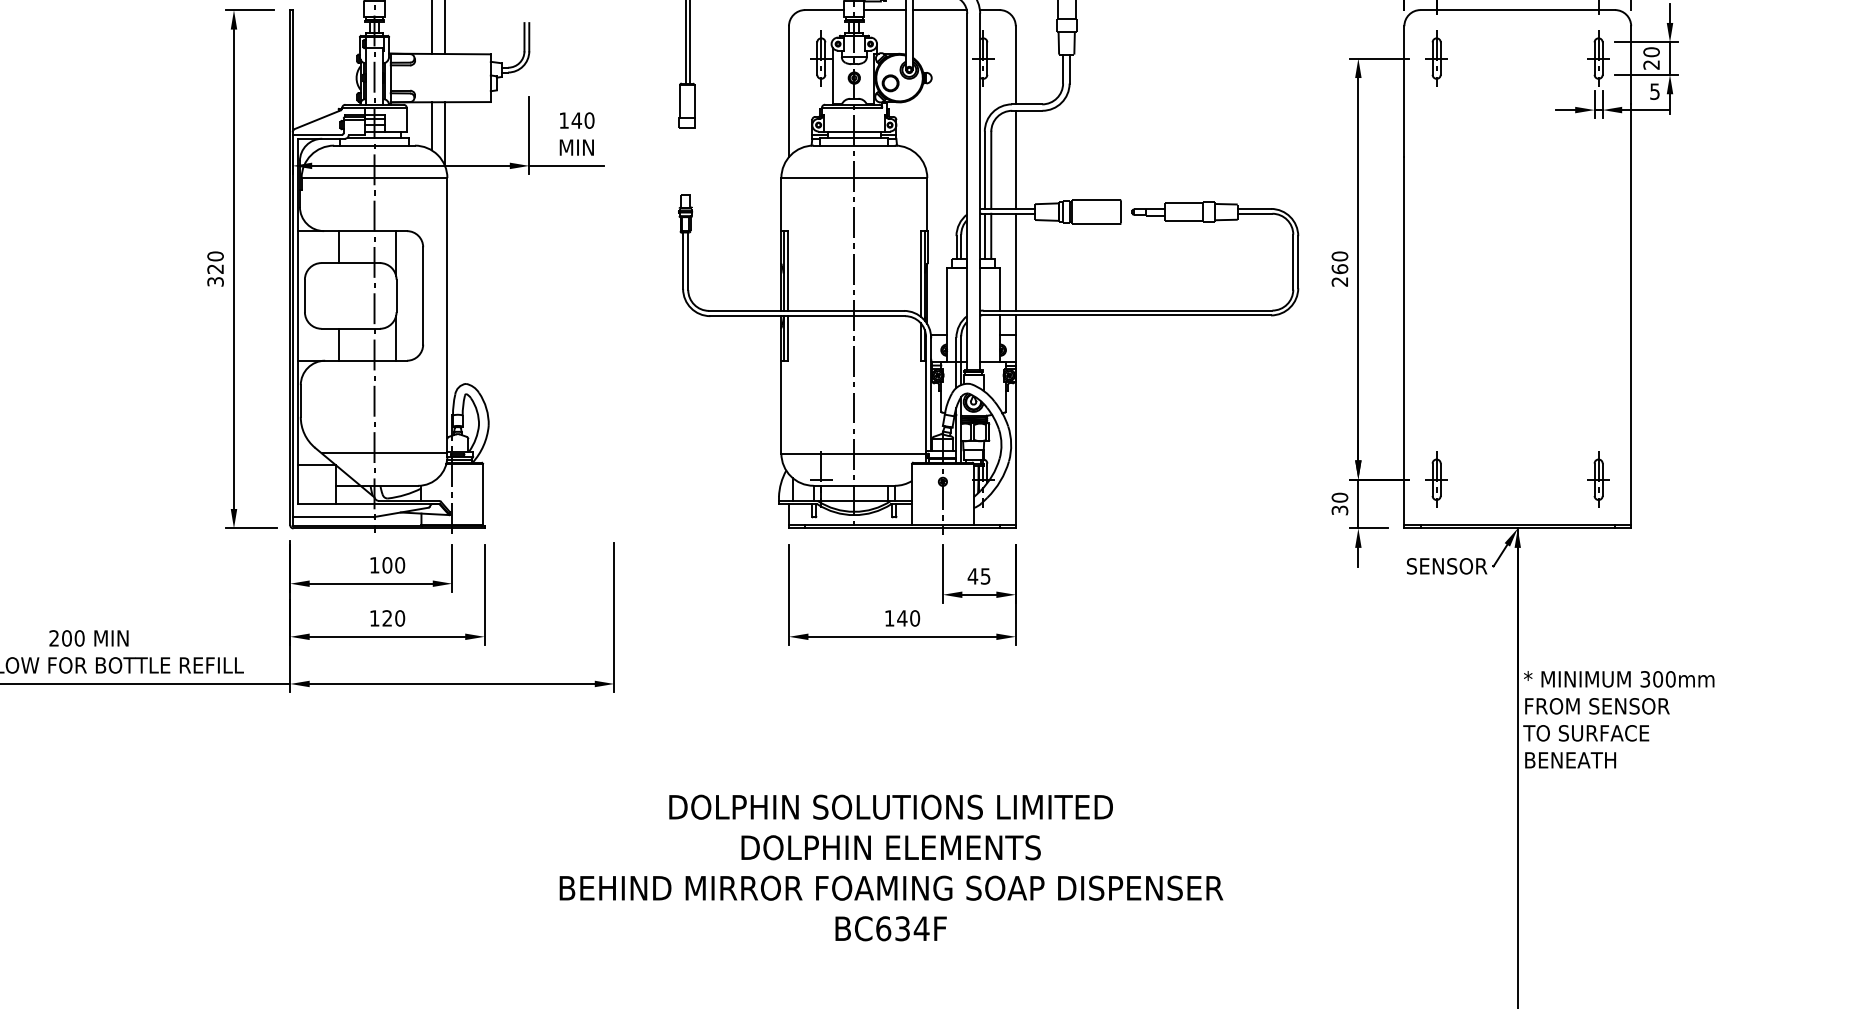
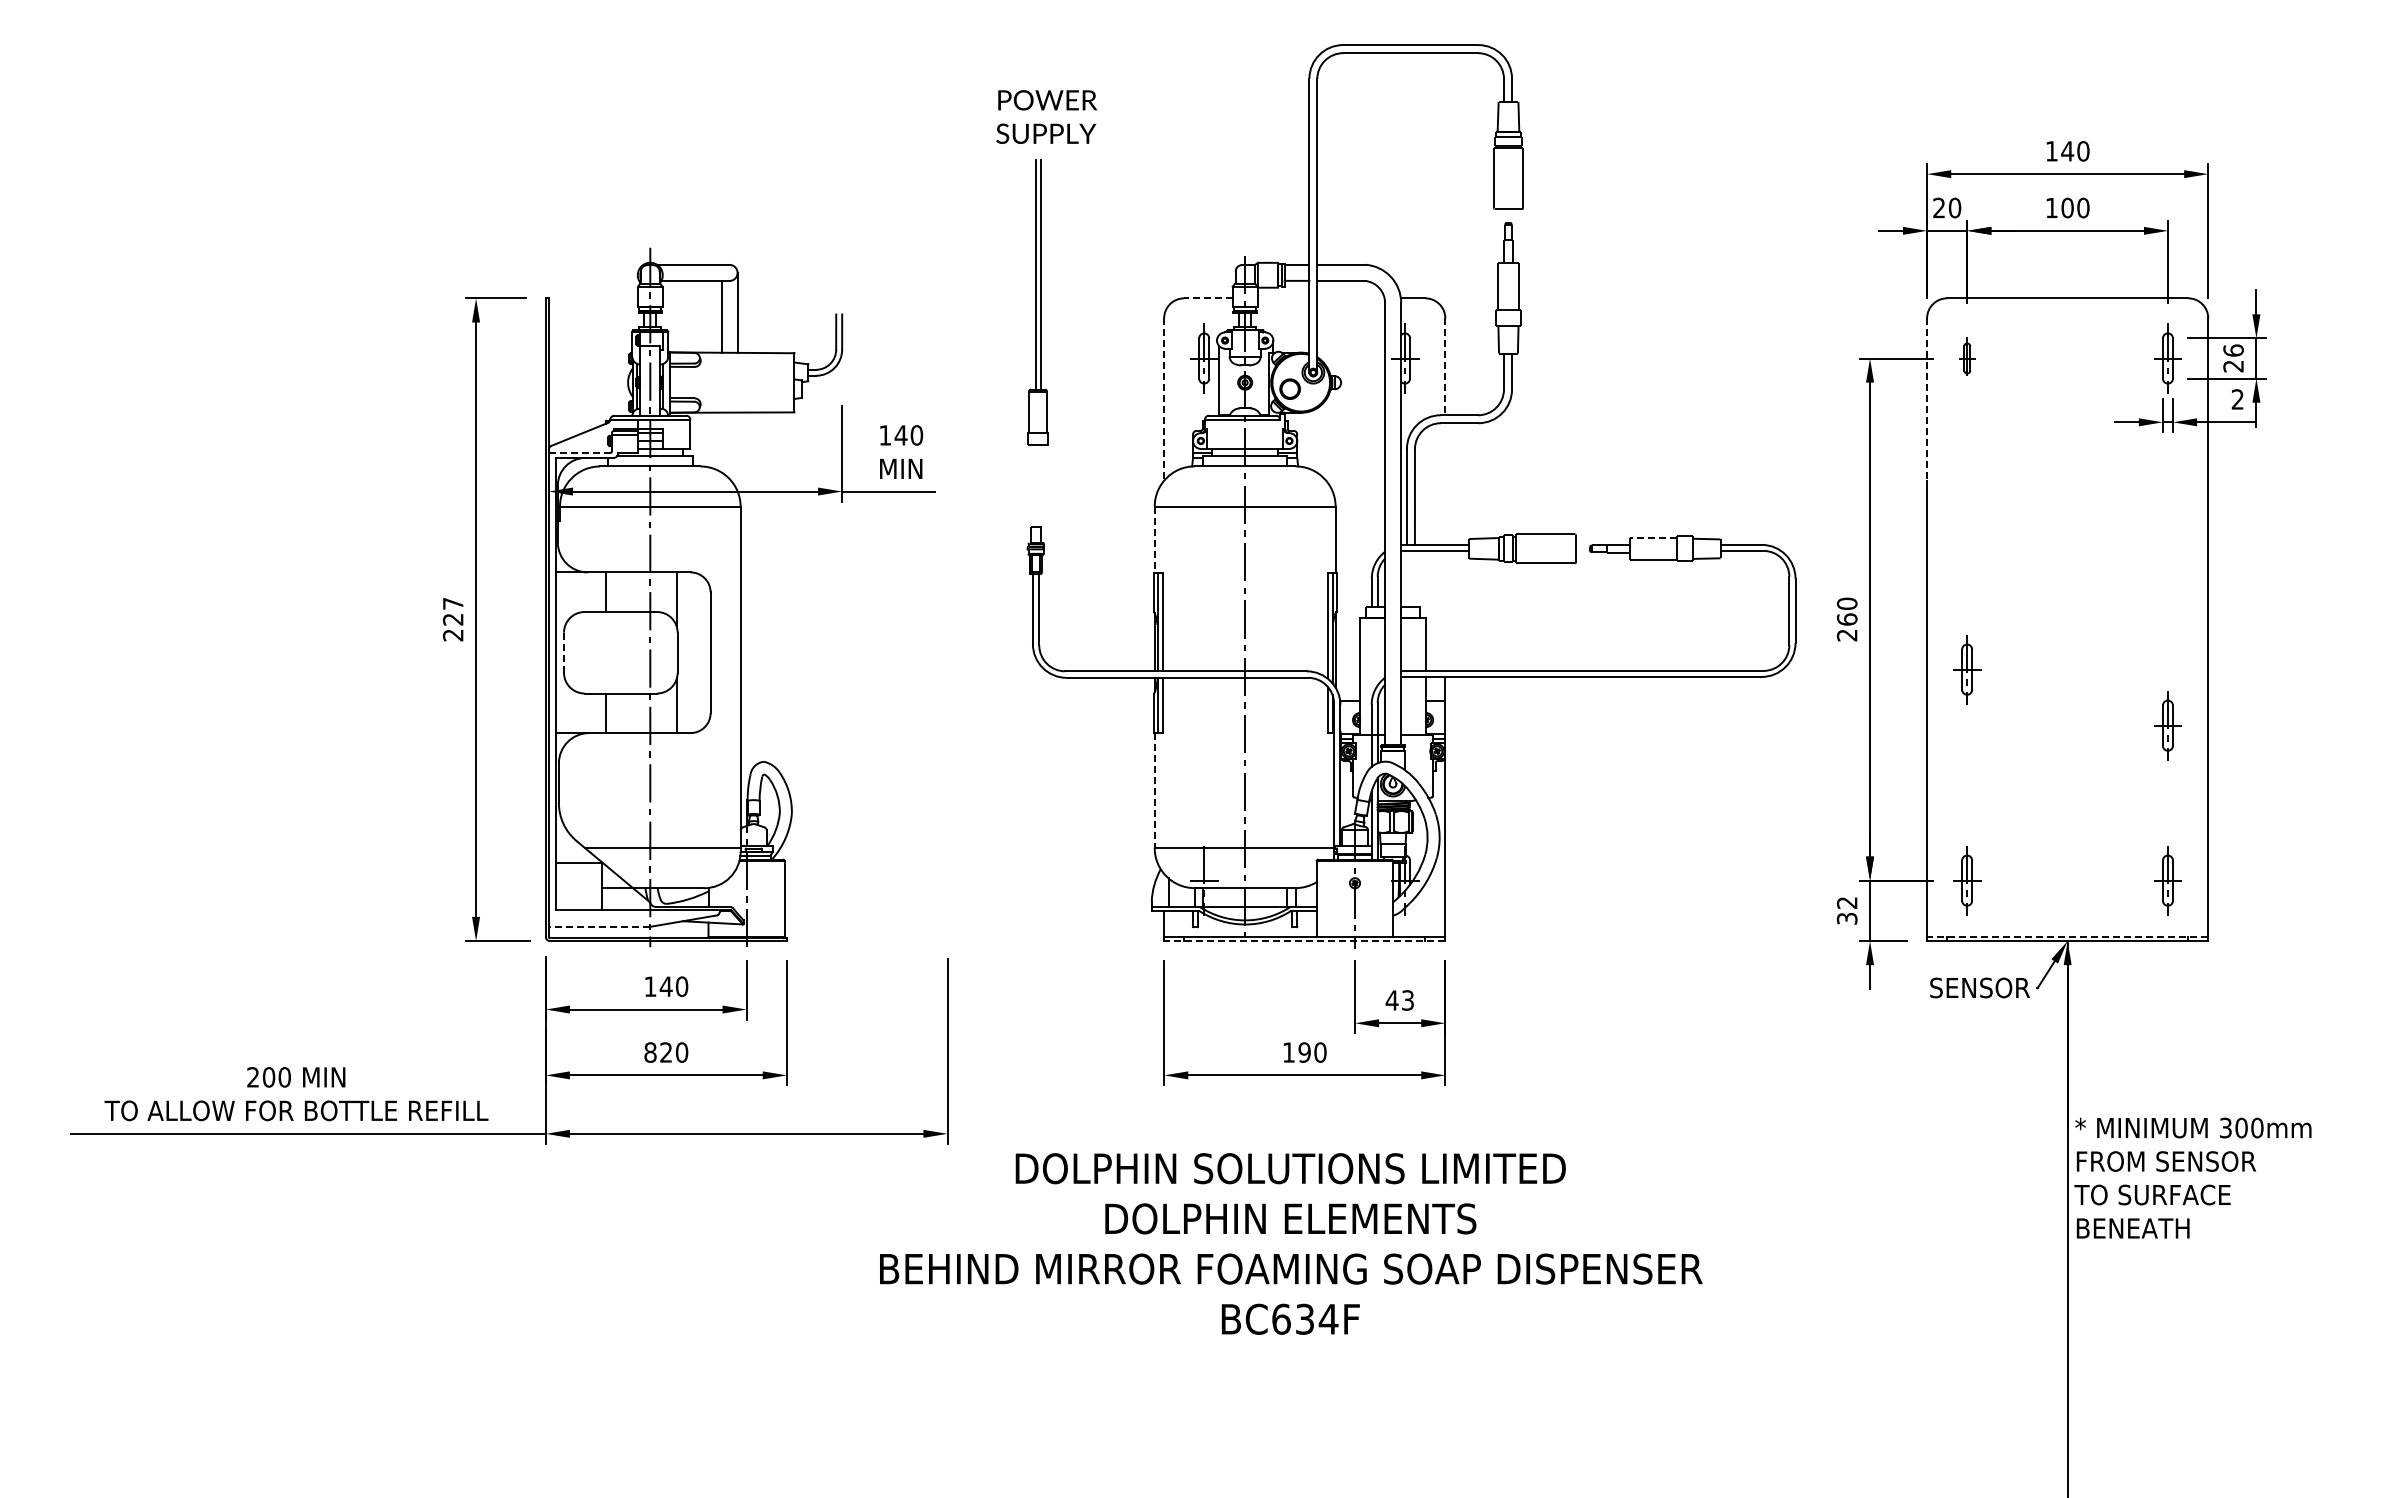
line: (823, 10) -> (1207, 298), solid -> dashed
line: (885, 10) -> (1283, 298), removed
line: (939, 10) -> (1350, 298), removed
text: (1651, 52) -> (2233, 350), 20 -> 26
part: (1436, 58) -> (1967, 358), size x0.6
line: (1015, 65) -> (1445, 367), solid -> dashed
text: (1654, 91) -> (2237, 399), 5 -> 2
line: (789, 92) -> (1164, 400), solid -> dashed
line: (1404, 92) -> (1927, 400), solid -> dashed
line: (431, 126) -> (721, 442), removed
line: (444, 133) -> (737, 451), removed
line: (317, 135) -> (579, 453), solid -> dashed
line: (1015, 159) -> (1445, 483), removed
line: (1183, 202) -> (1653, 537), solid -> dashed
line: (781, 204) -> (1154, 539), solid -> dashed
line: (984, 236) -> (1406, 578), removed
line: (990, 236) -> (1414, 578), removed
line: (1015, 261) -> (1445, 610), removed
text: (215, 269) -> (453, 619), 320 -> 227
line: (305, 295) -> (564, 652), solid -> dashed
part: (1436, 309) -> (1967, 669), added
part: (1598, 354) -> (2167, 725), added
line: (781, 407) -> (1154, 791), solid -> dashed
text: (1339, 497) -> (1846, 902), 30 -> 32
line: (332, 516) -> (598, 926), solid -> dashed
line: (1517, 524) -> (2067, 936), solid -> dashed
line: (902, 528) -> (1304, 941), solid -> dashed
text: (386, 565) -> (665, 986), 100 -> 140
text: (985, 576) -> (1407, 1000), 45 -> 43
text: (374, 618) -> (650, 1052), 120 -> 820
text: (902, 618) -> (1304, 1052), 140 -> 190
text: (891, 867) -> (1291, 1243), moved

